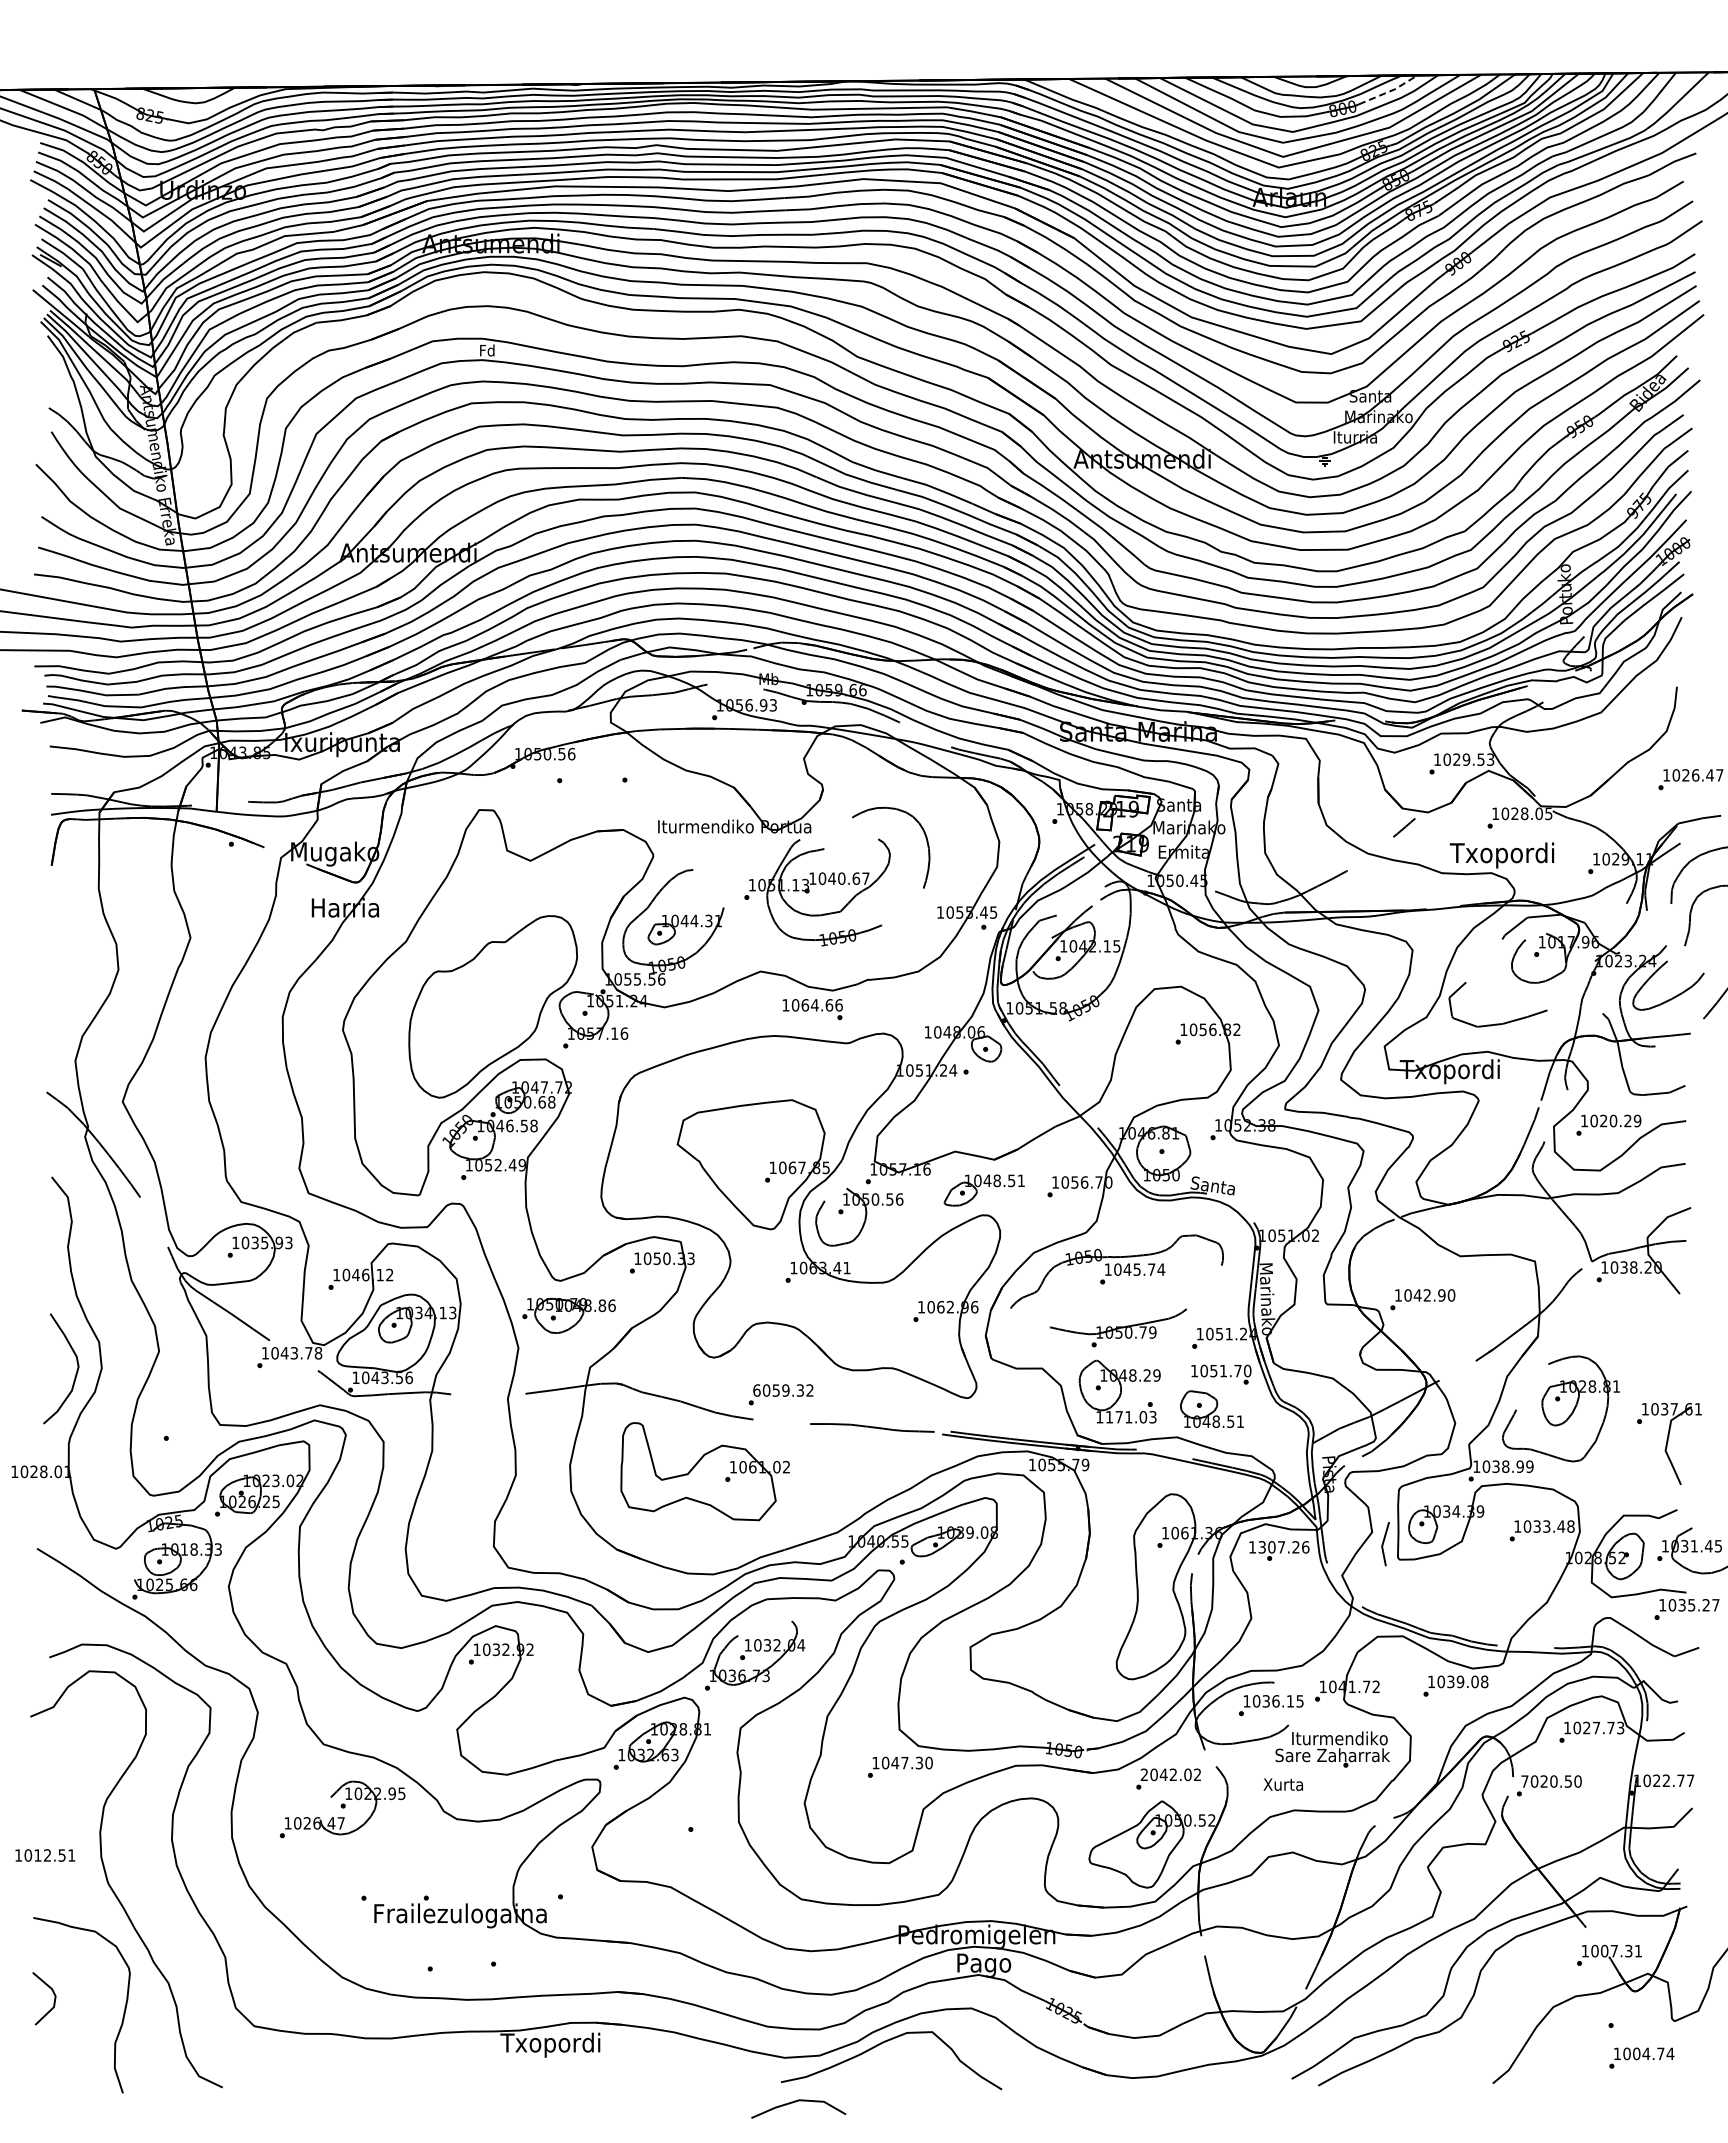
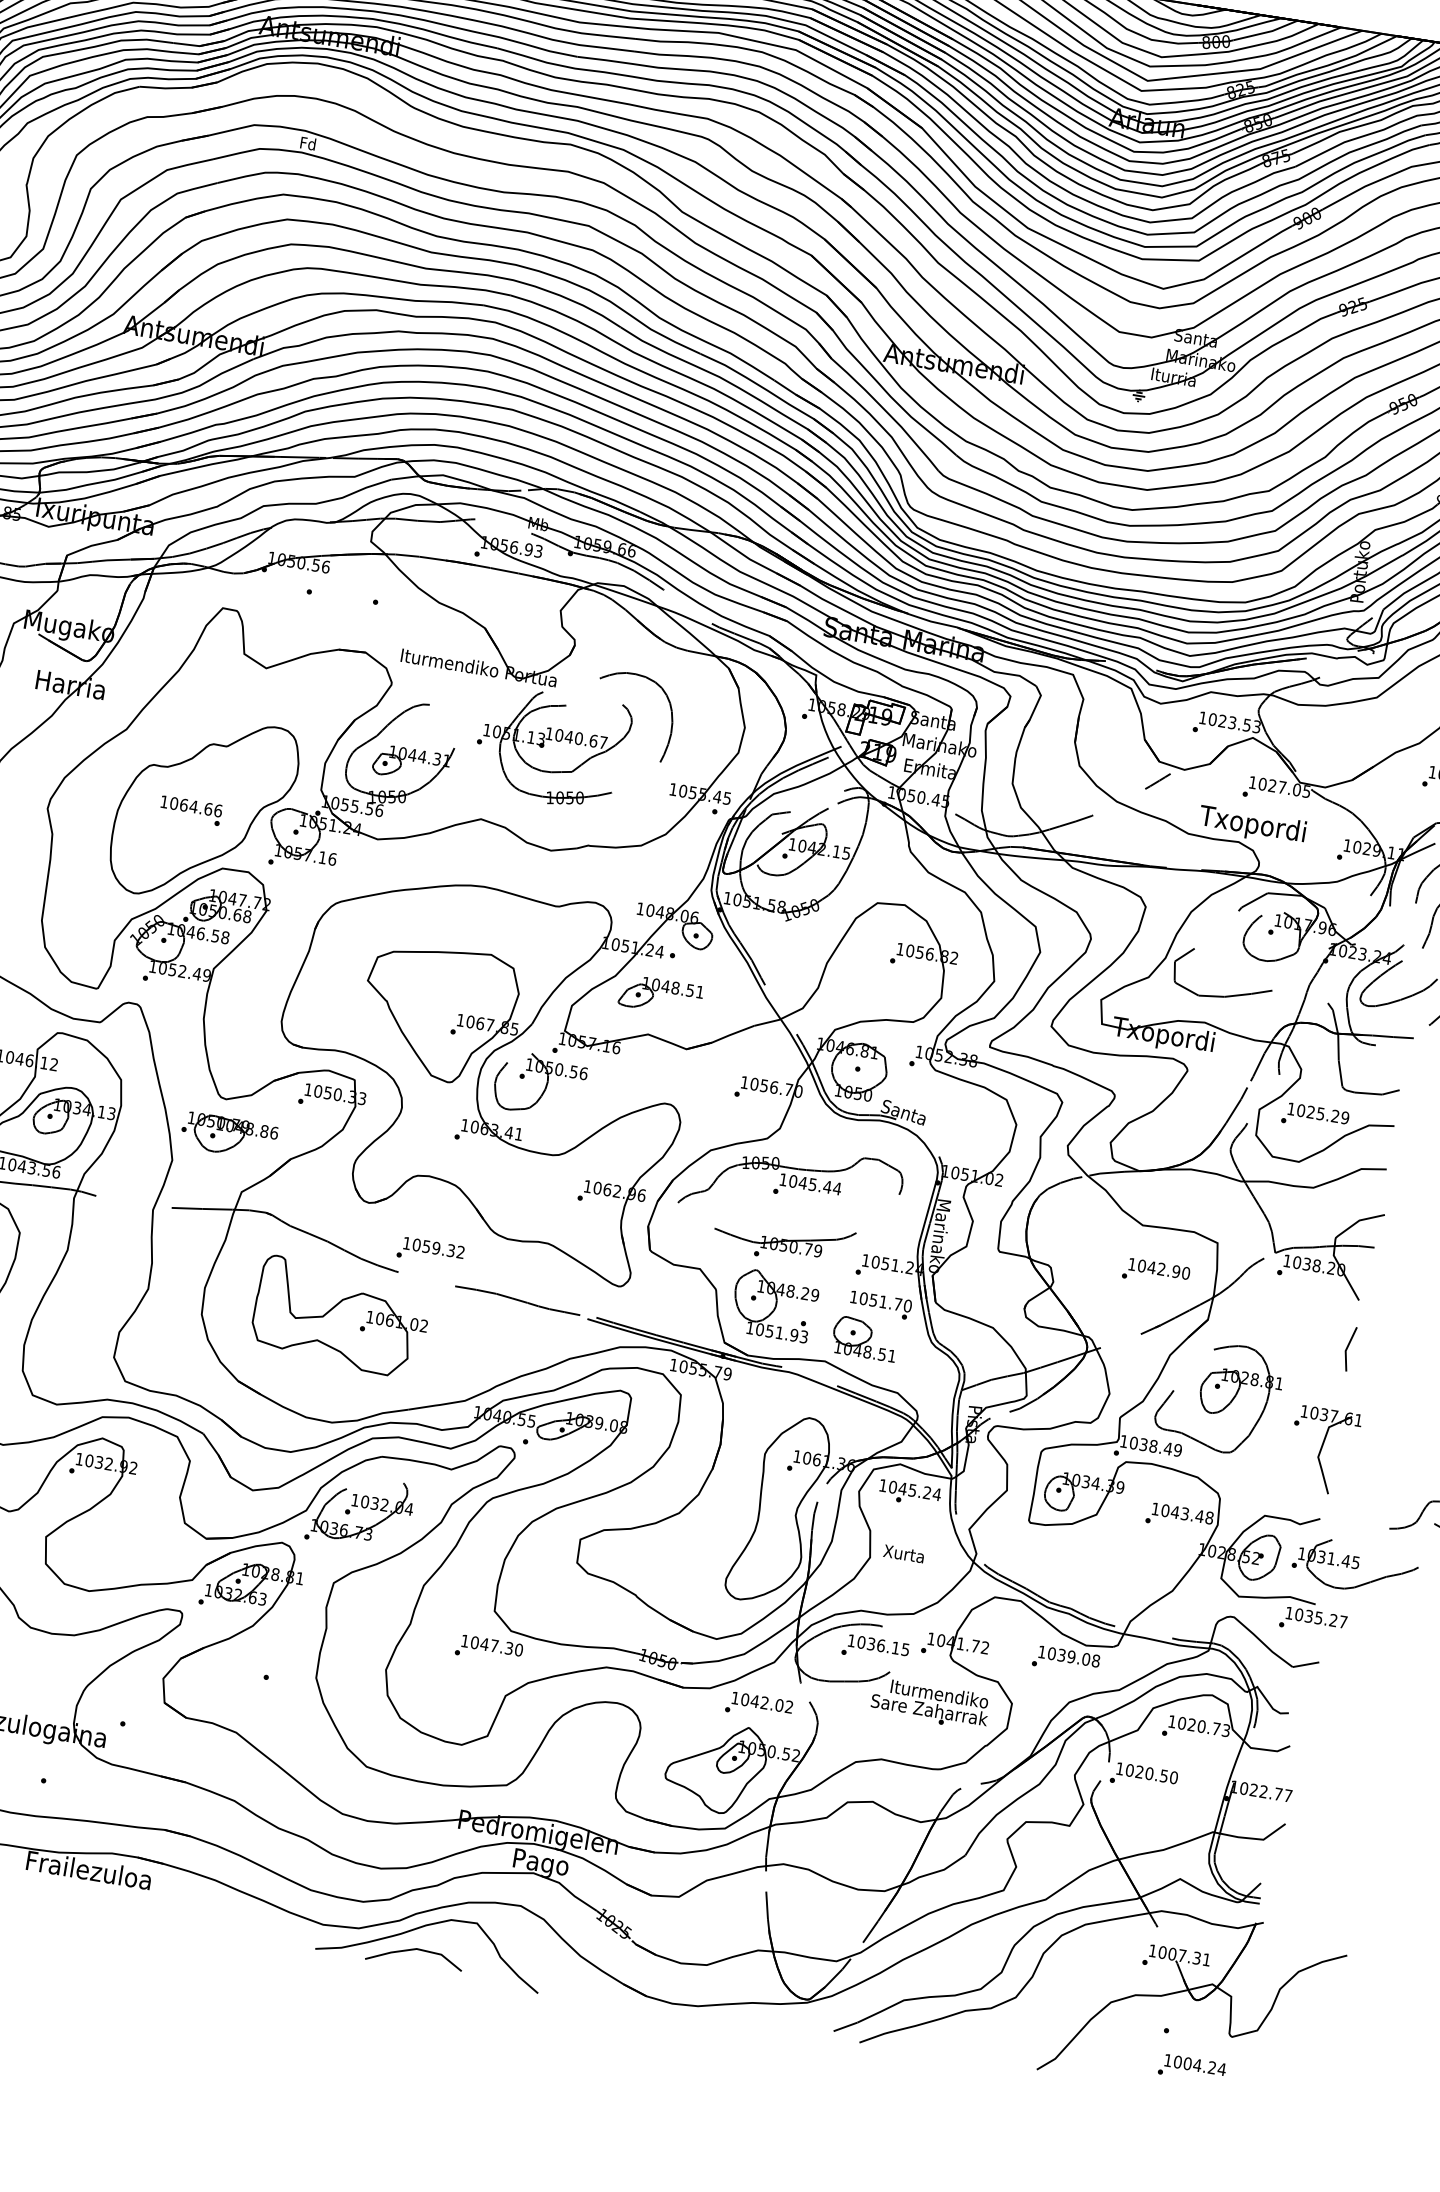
line: (1389, 91) -> (1266, 32), dashed -> solid
text: (1466, 759) -> (1232, 722), 1029.53 -> 1023.53
text: (1524, 813) -> (1282, 787), 1028.05 -> 1027.05
text: (812, 1009) -> (190, 810), moved
text: (1613, 1120) -> (1320, 1113), 1020.29 -> 1025.29
part: (983, 1190) -> (660, 995), moved
text: (1151, 1269) -> (827, 1186), 1045.74 -> 1045.44
text: (1422, 1299) -> (1155, 1272), moved
text: (756, 1390) -> (406, 1243), 6059.32 -> 1059.32
text: (1125, 1416) -> (776, 1331), 1171.03 -> 1051.93
text: (1520, 1466) -> (1168, 1448), 1038.99 -> 1038.49
text: (1537, 1526) -> (1175, 1512), 1033.48 -> 1043.48
line: (1383, 1544) -> (1347, 1349), moved
text: (1283, 1547) -> (914, 1490), 1307.26 -> 1045.24
text: (1596, 1727) -> (1201, 1726), 1027.73 -> 1020.73
text: (1143, 1774) -> (734, 1697), 2042.02 -> 1042.02
text: (1524, 1781) -> (1119, 1768), 7020.50 -> 1020.50
text: (1282, 1784) -> (903, 1553), moved
text: (551, 2044) -> (88, 1872), Txopordi -> Frailezuloa
text: (1660, 2053) -> (1211, 2067), 1004.74 -> 1004.24
line: (796, 2102) -> (413, 1950), moved

